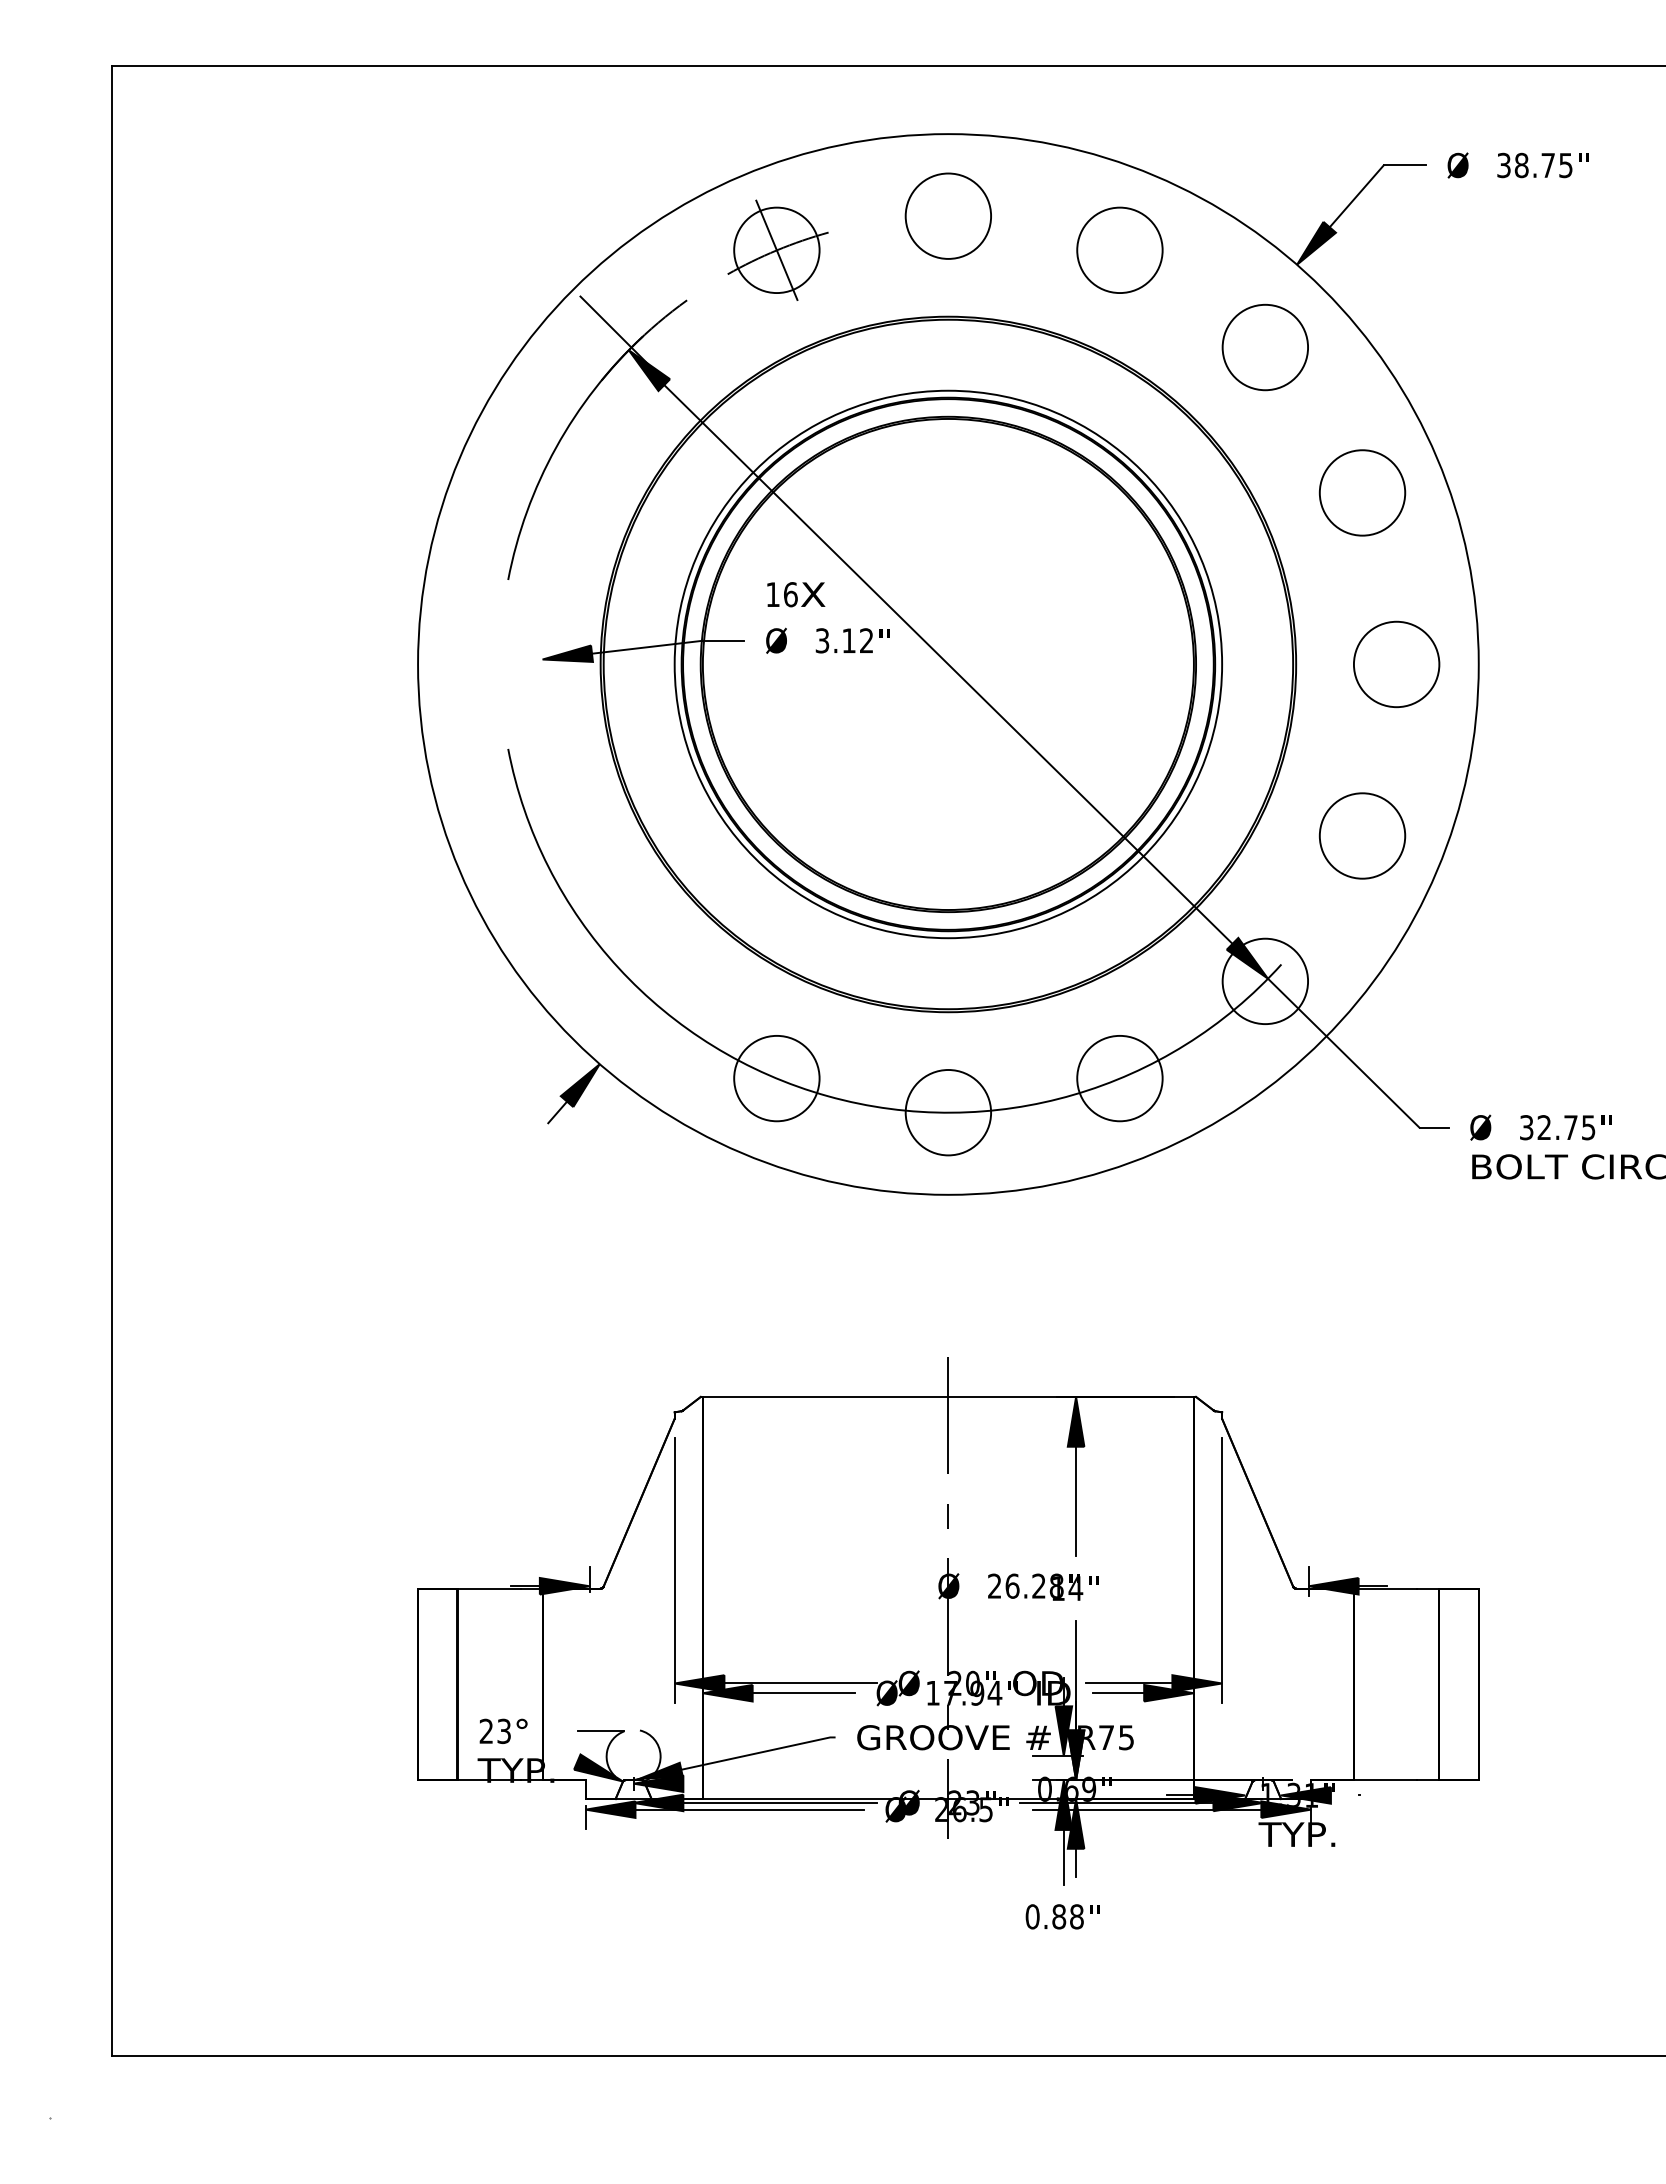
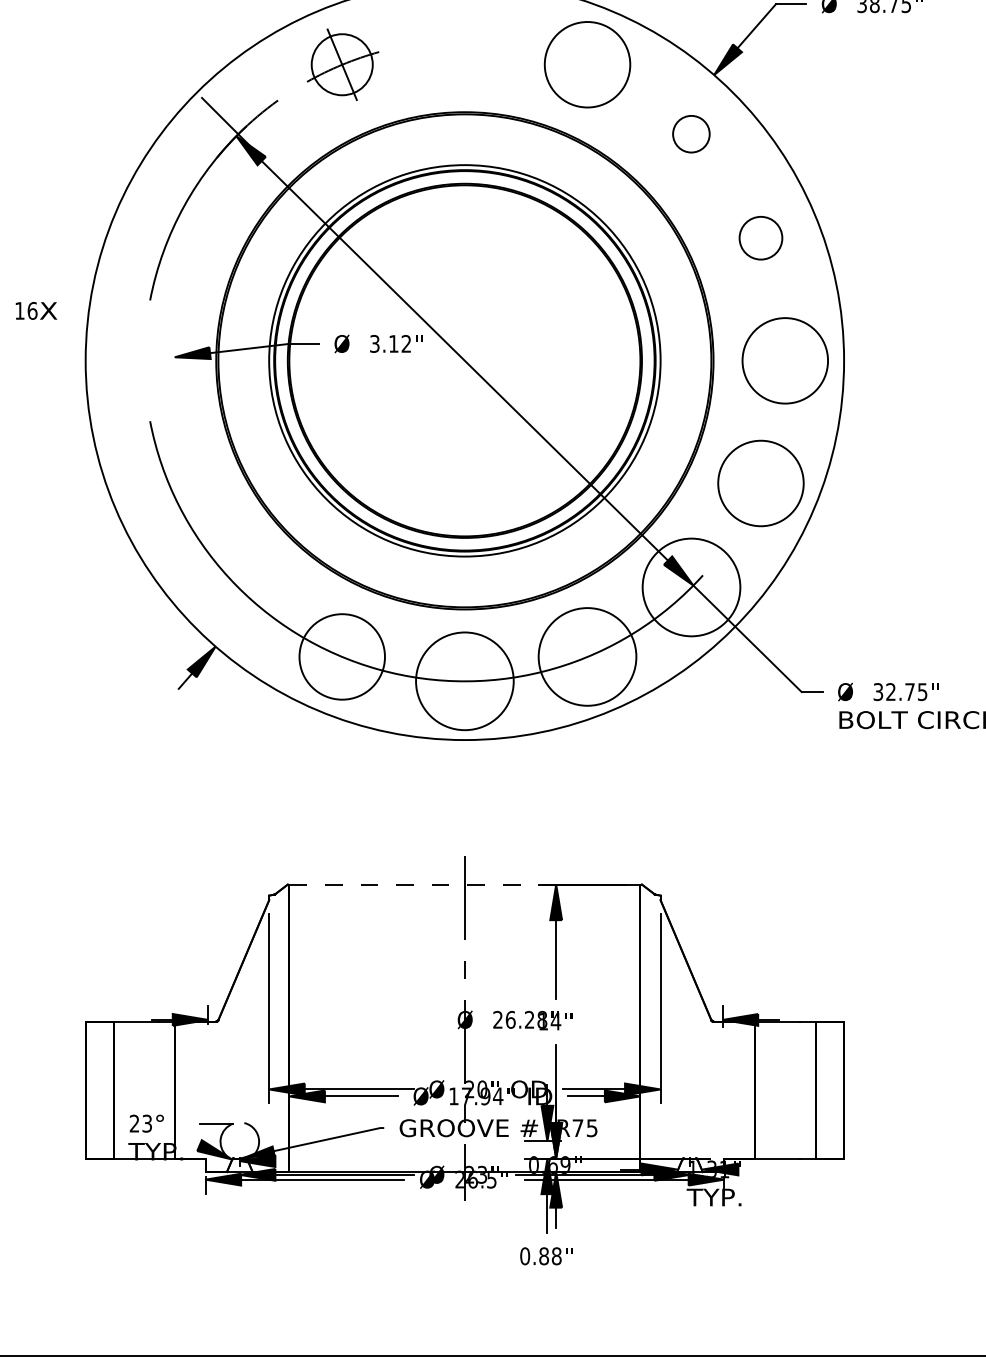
circle: (947, 215) -> (464, 39), removed
circle: (1119, 250) -> (587, 64), size x1.4
circle: (1264, 347) -> (690, 134), size x0.6
circle: (1362, 492) -> (760, 237), size x0.7
text: (796, 594) -> (36, 310), moved
circle: (1396, 664) -> (785, 360), size x1.4
circle: (1362, 835) -> (760, 483), size x1.4
circle: (1265, 981) -> (691, 587), size x1.6
circle: (776, 1078) -> (341, 656), size x1.4
circle: (1119, 1078) -> (587, 656), size x1.6
circle: (948, 1112) -> (464, 681), size x1.6
line: (884, 1396) -> (419, 884), solid -> dashed

